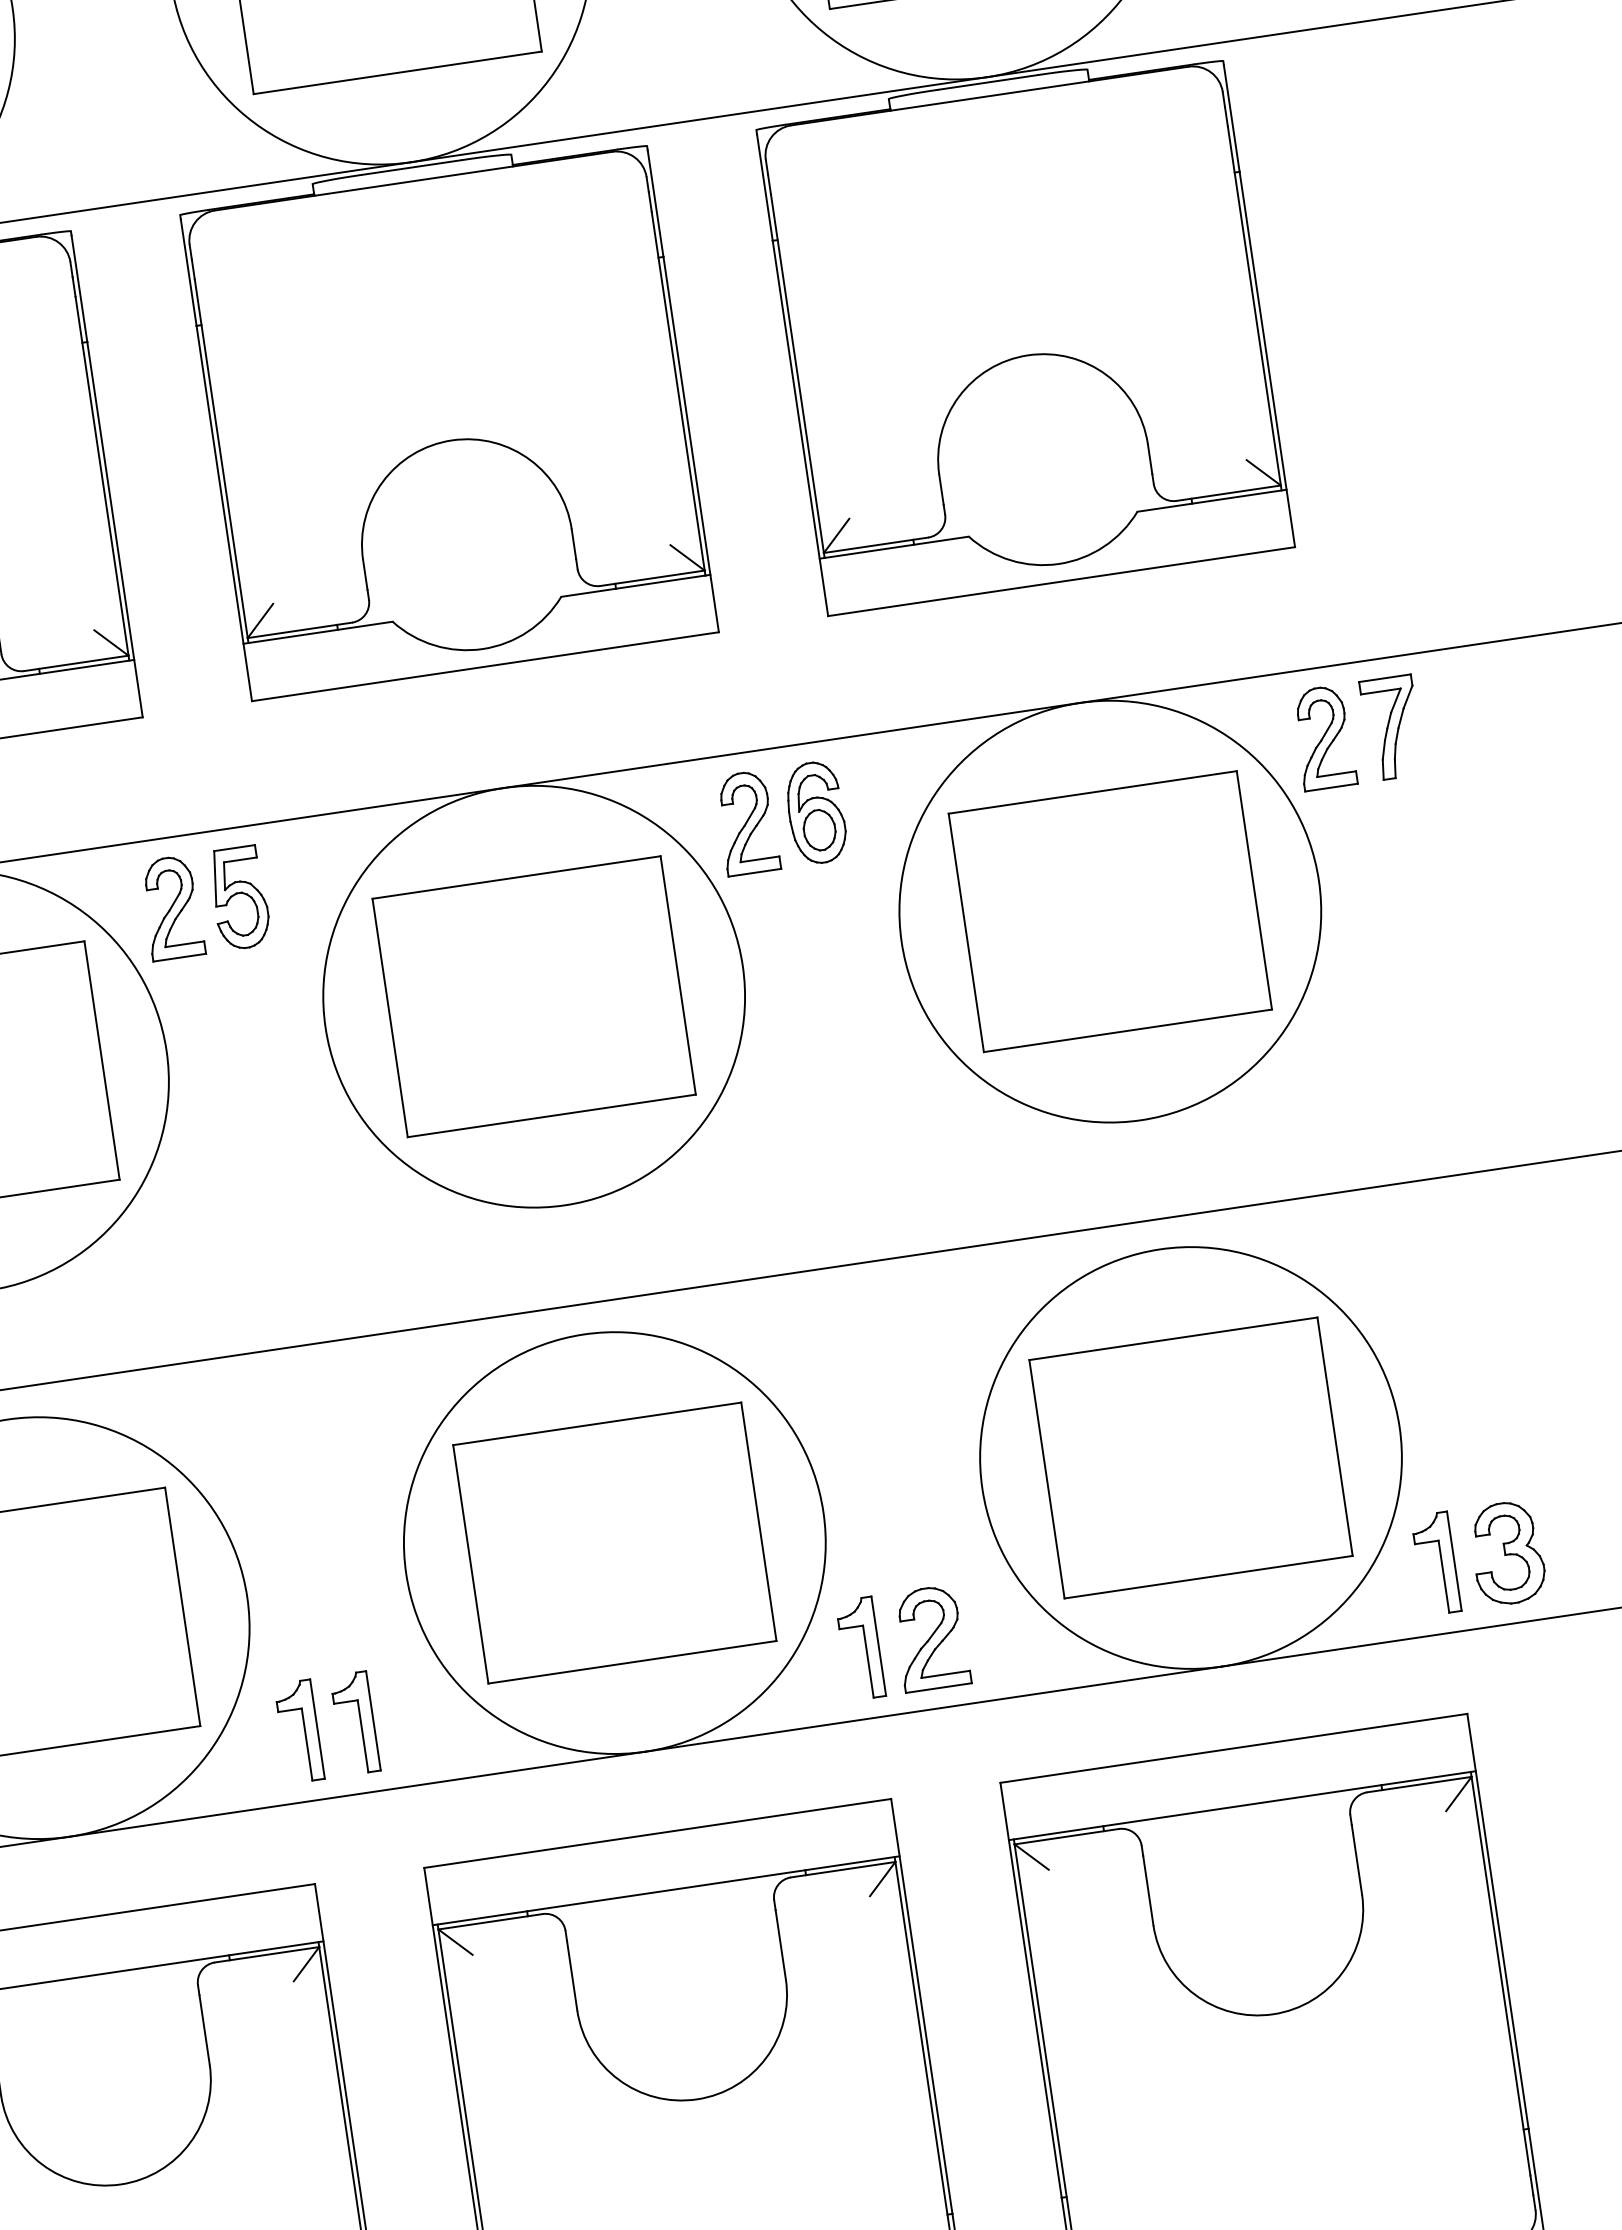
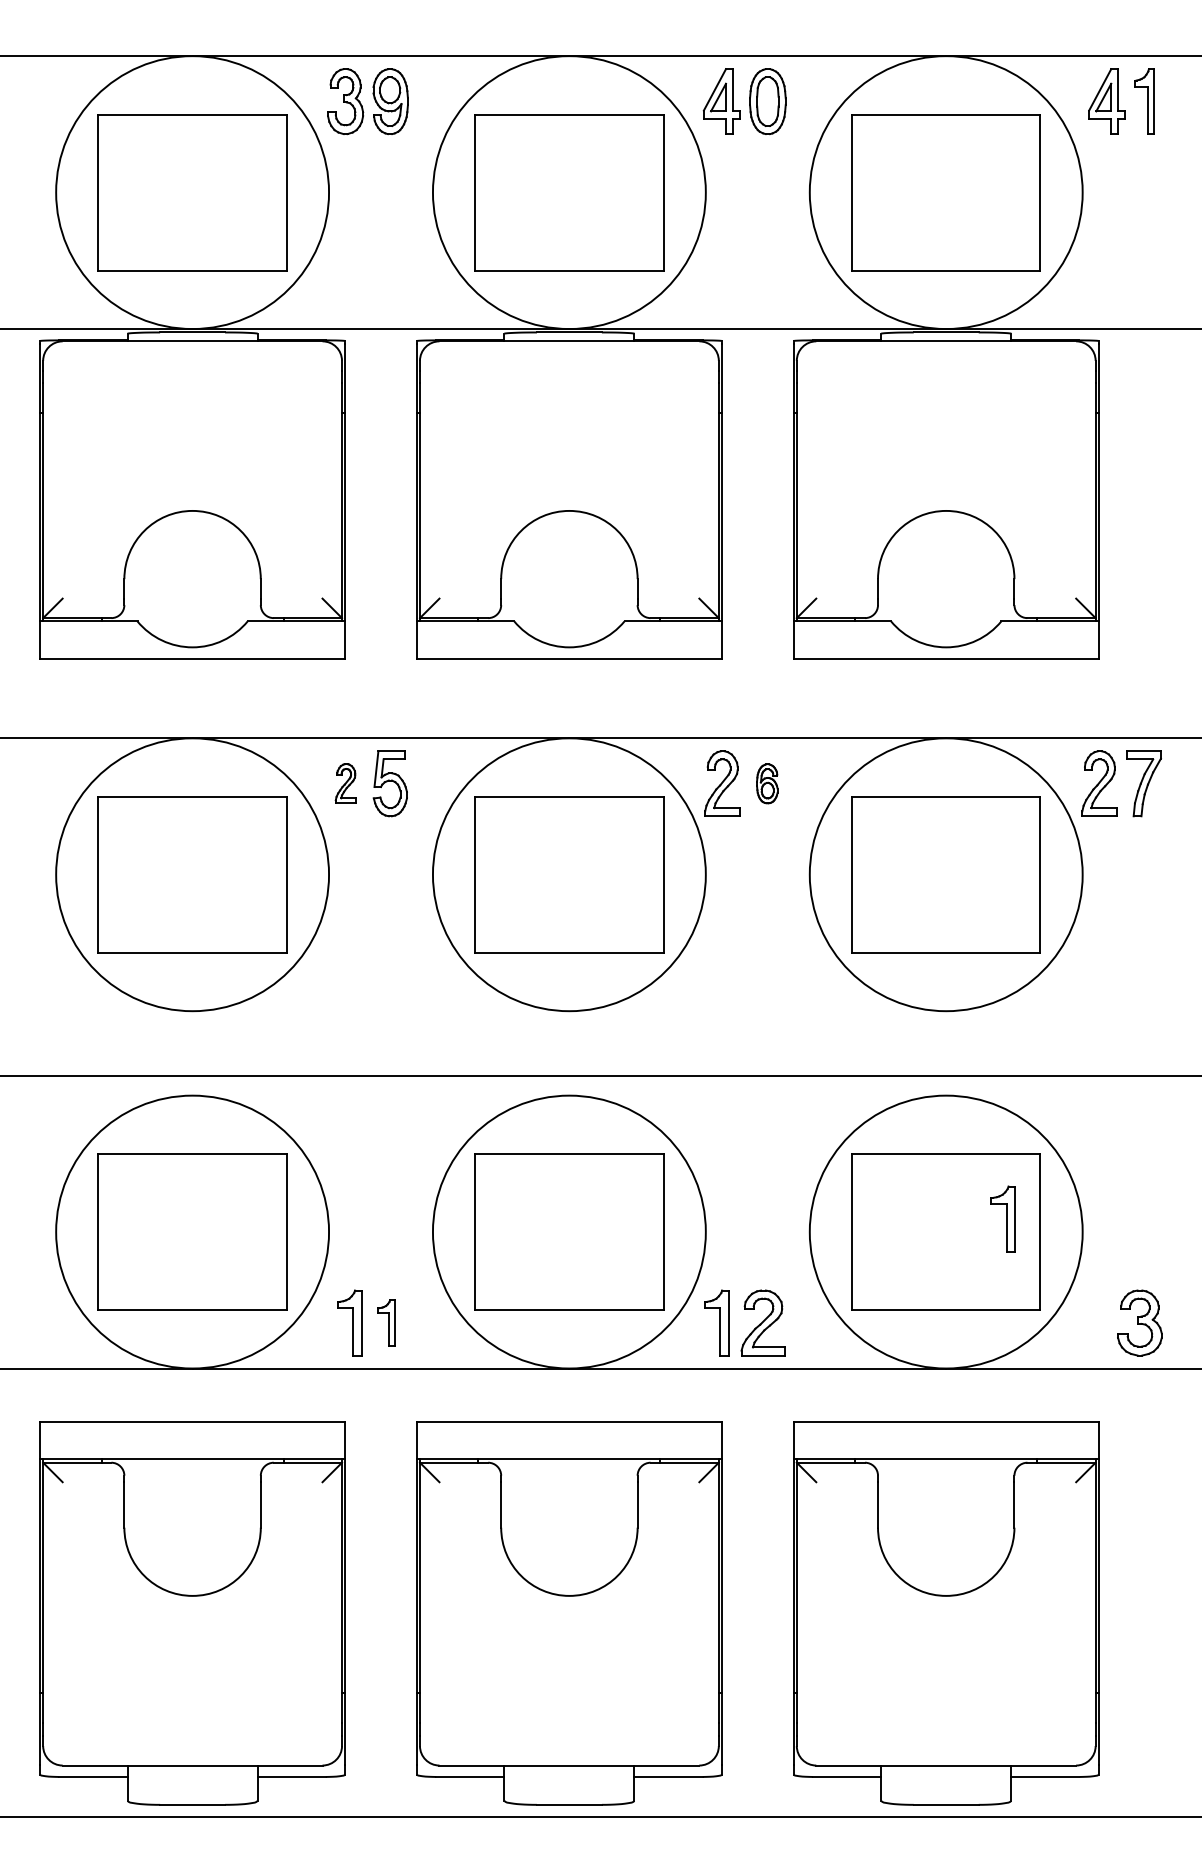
part: (816, 812) -> (767, 783), size x0.6
part: (171, 907) -> (345, 783), size x0.6
part: (1435, 1563) -> (1002, 1218), moved
part: (355, 1722) -> (386, 1322), size x0.7

